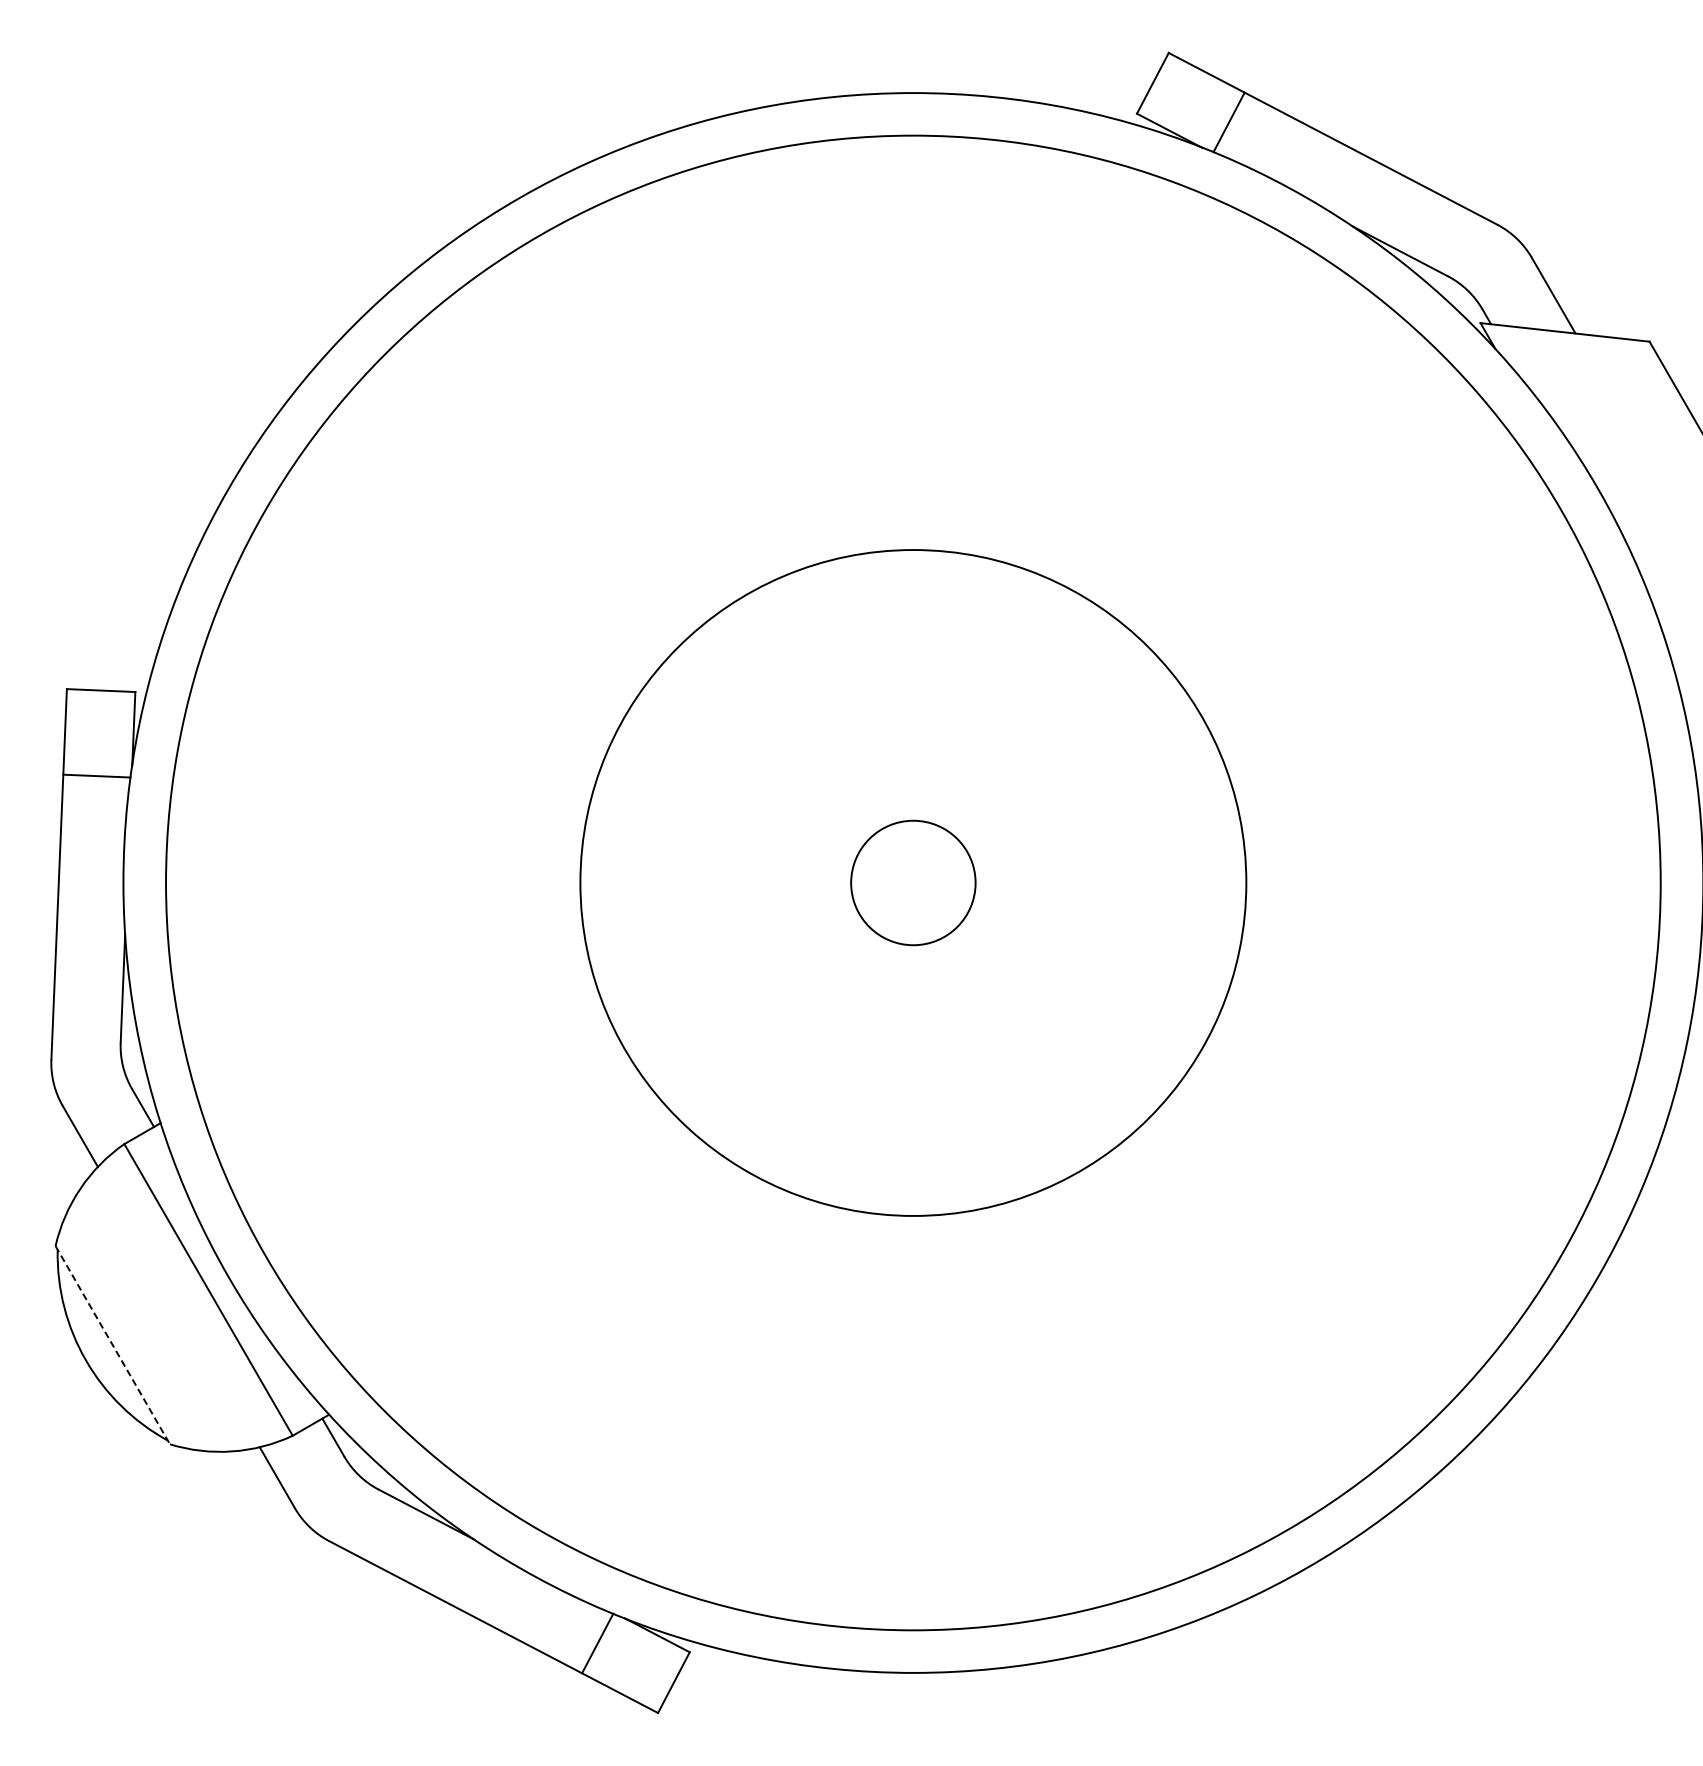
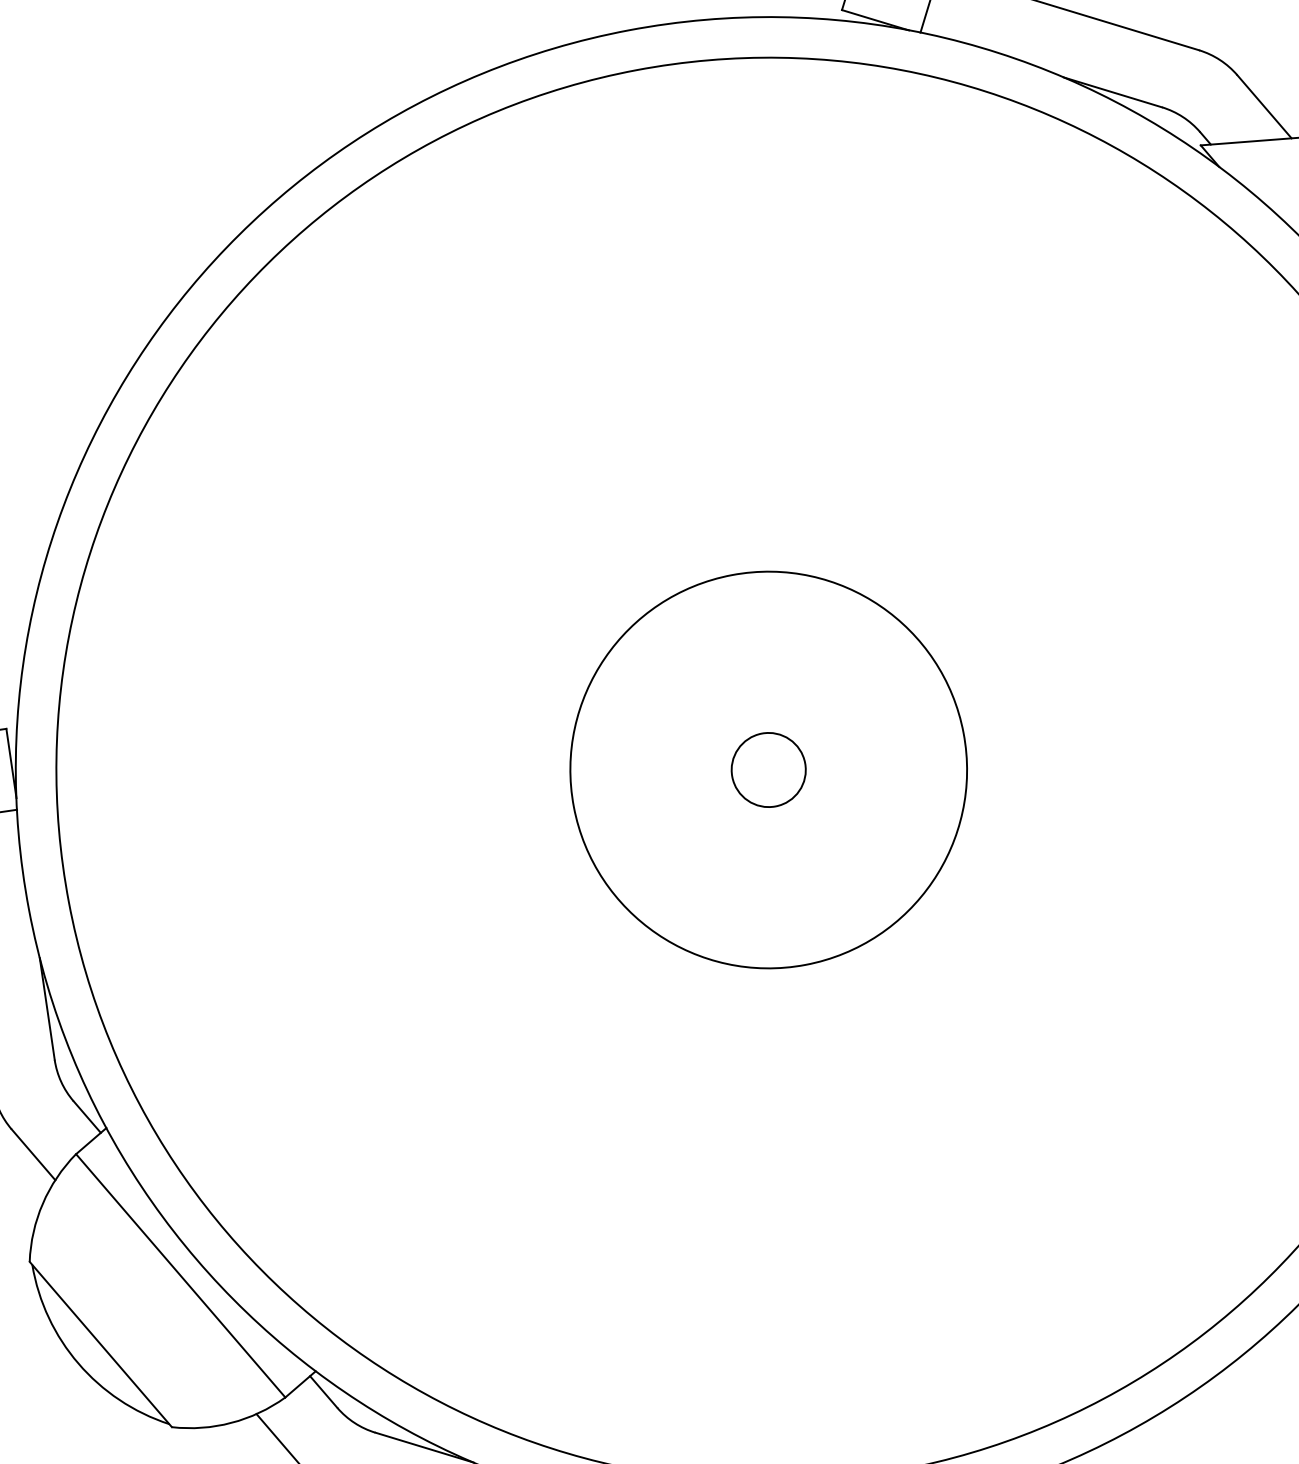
circle: (913, 882) -> (768, 769), size x0.62
circle: (913, 882) -> (768, 769), size x0.62
line: (113, 1345) -> (101, 1344), dashed -> solid

